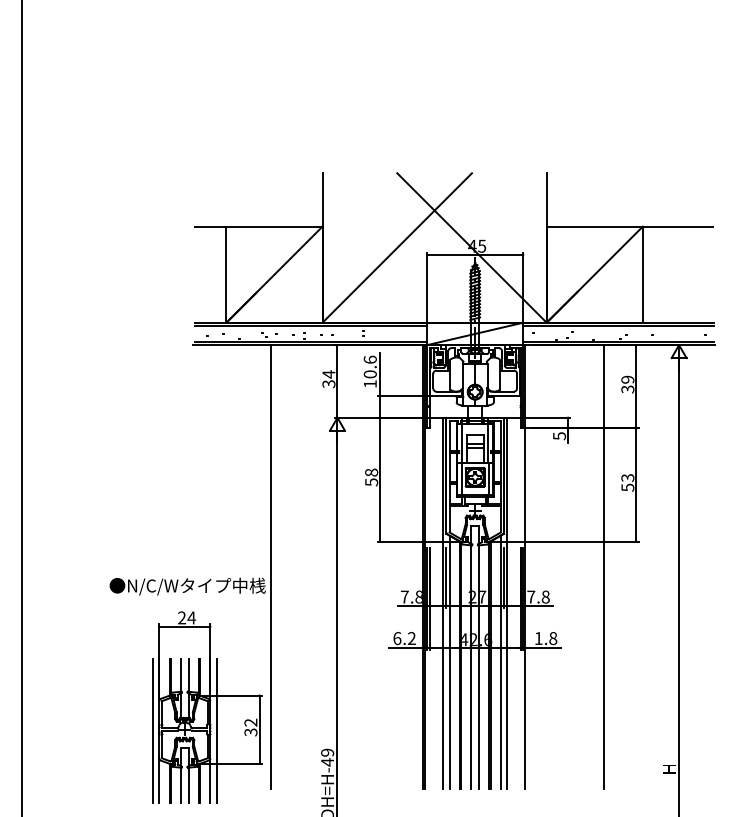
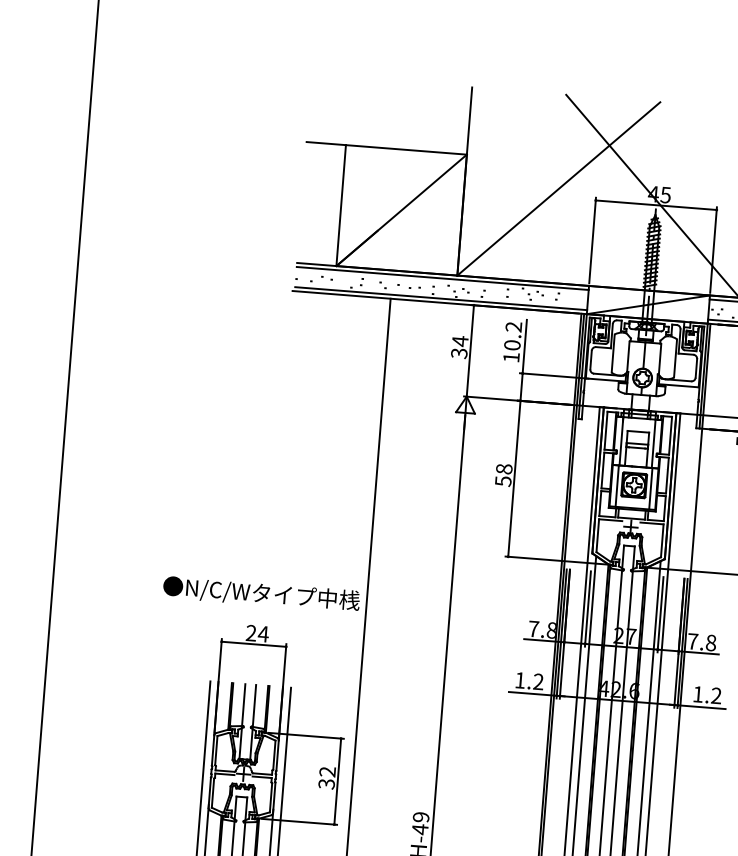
text: (369, 359) -> (512, 326), 10.6 -> 10.2
text: (397, 638) -> (520, 680), 6.2 -> 1.2
text: (553, 638) -> (716, 695), 1.8 -> 1.2

